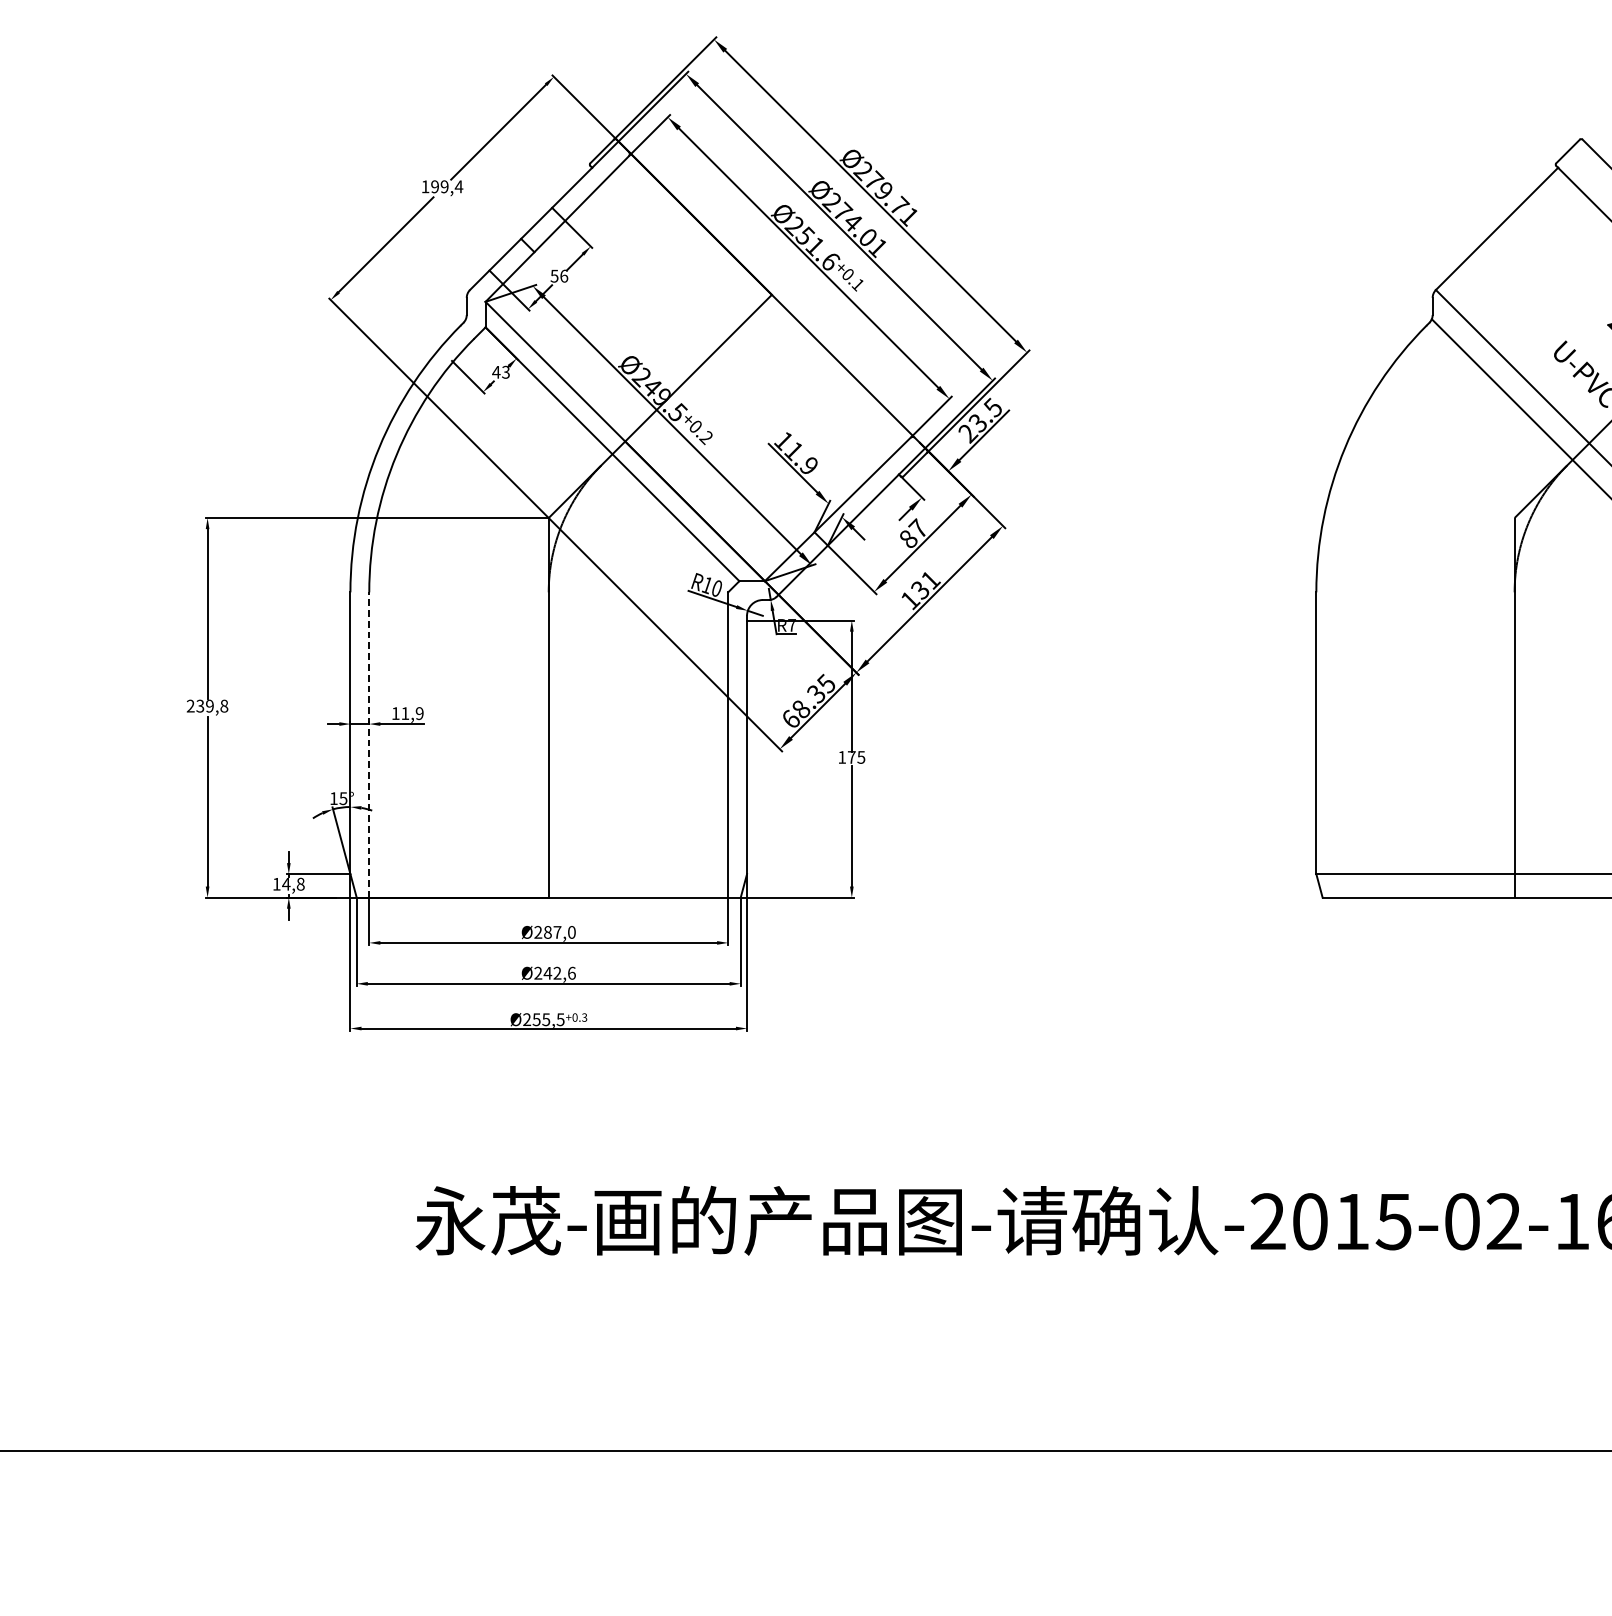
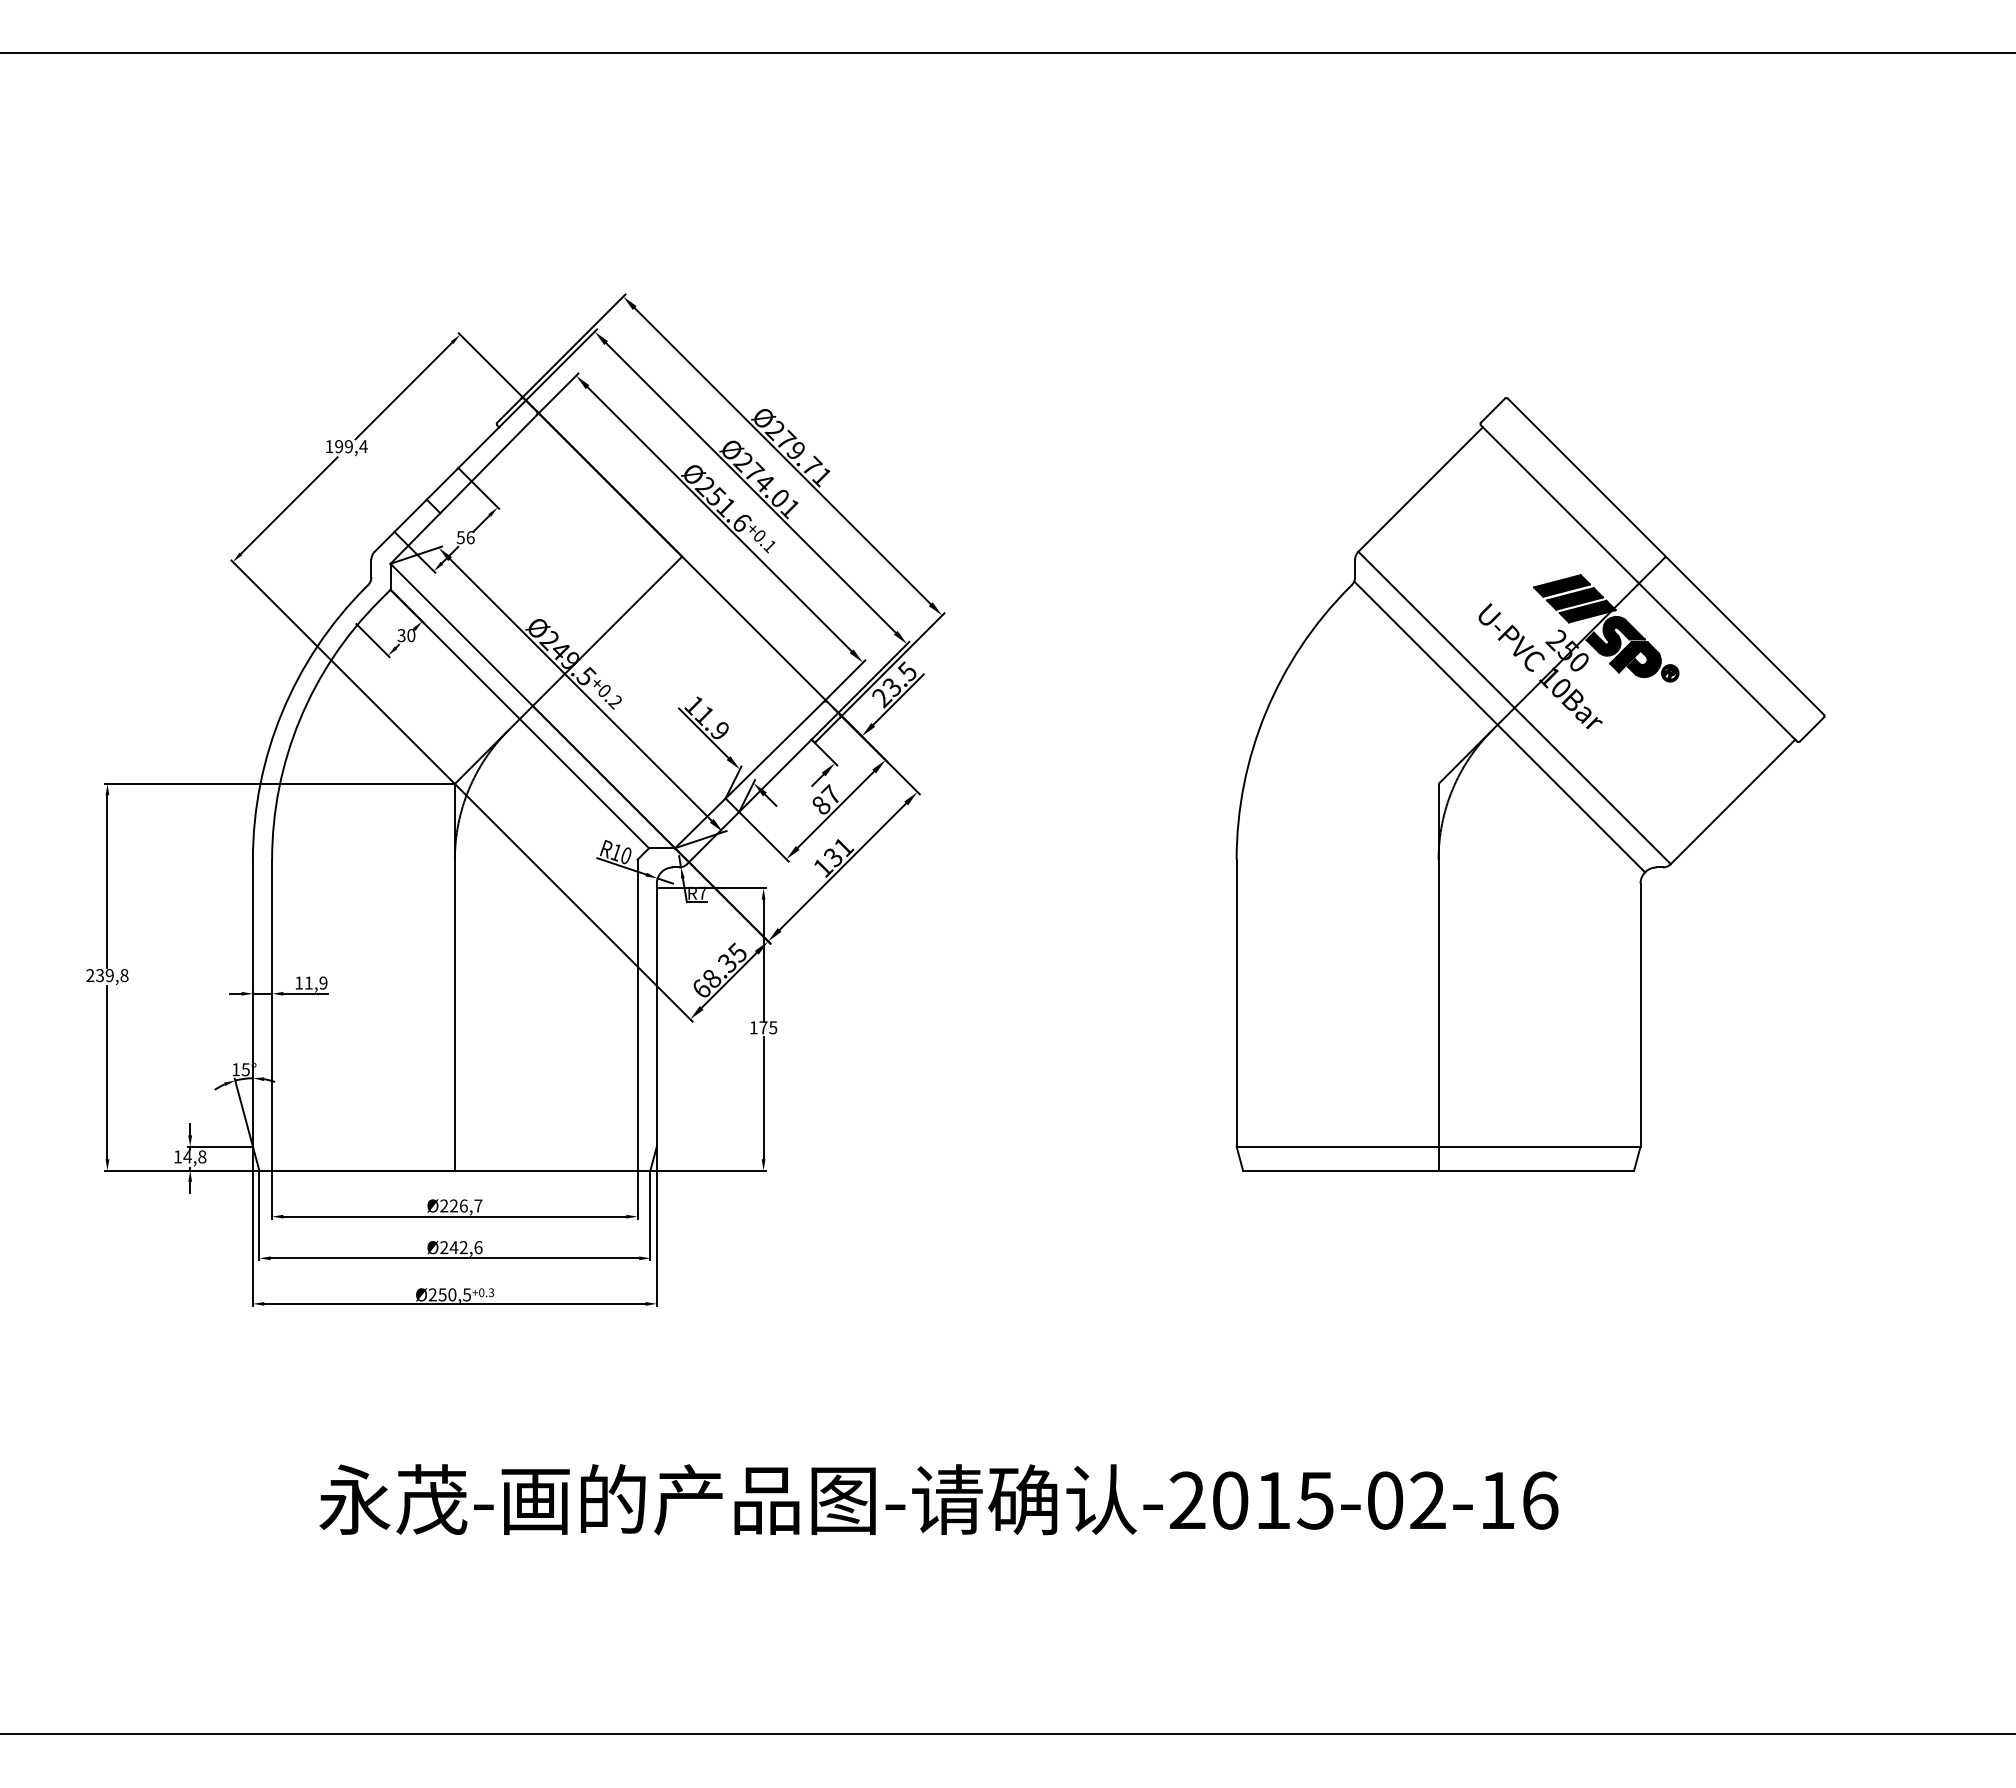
text: (501, 372) -> (406, 635), 43 -> 30
line: (369, 744) -> (272, 1014), dashed -> solid
text: (560, 931) -> (466, 1205), Ø287,0 -> Ø226,7
text: (546, 1019) -> (452, 1294), Ø255,5 -> Ø250,5

